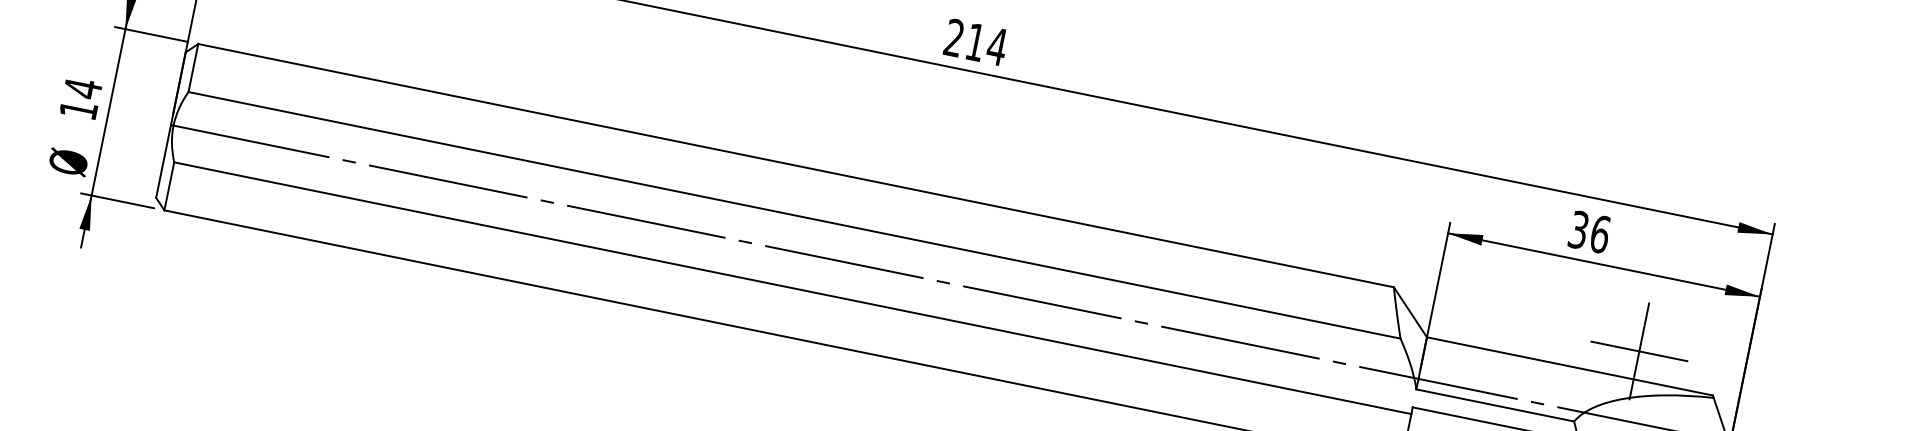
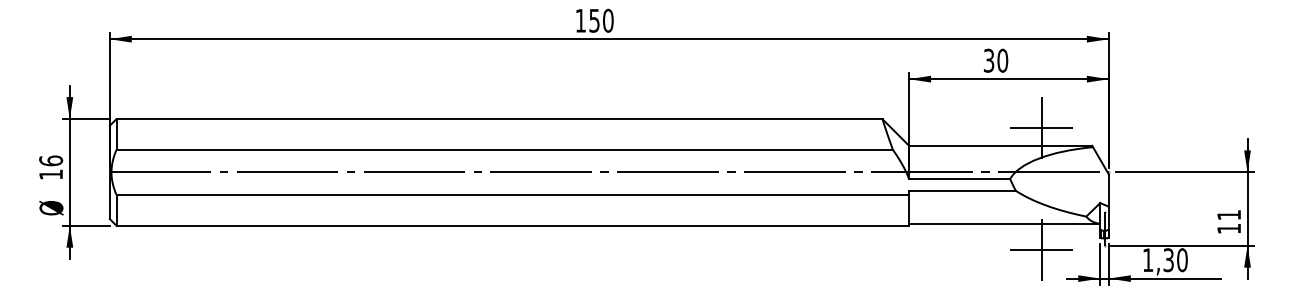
text: (975, 41) -> (594, 20), 214 -> 150
text: (83, 87) -> (51, 160), 14 -> 16
text: (1599, 233) -> (1002, 60), 36 -> 30

